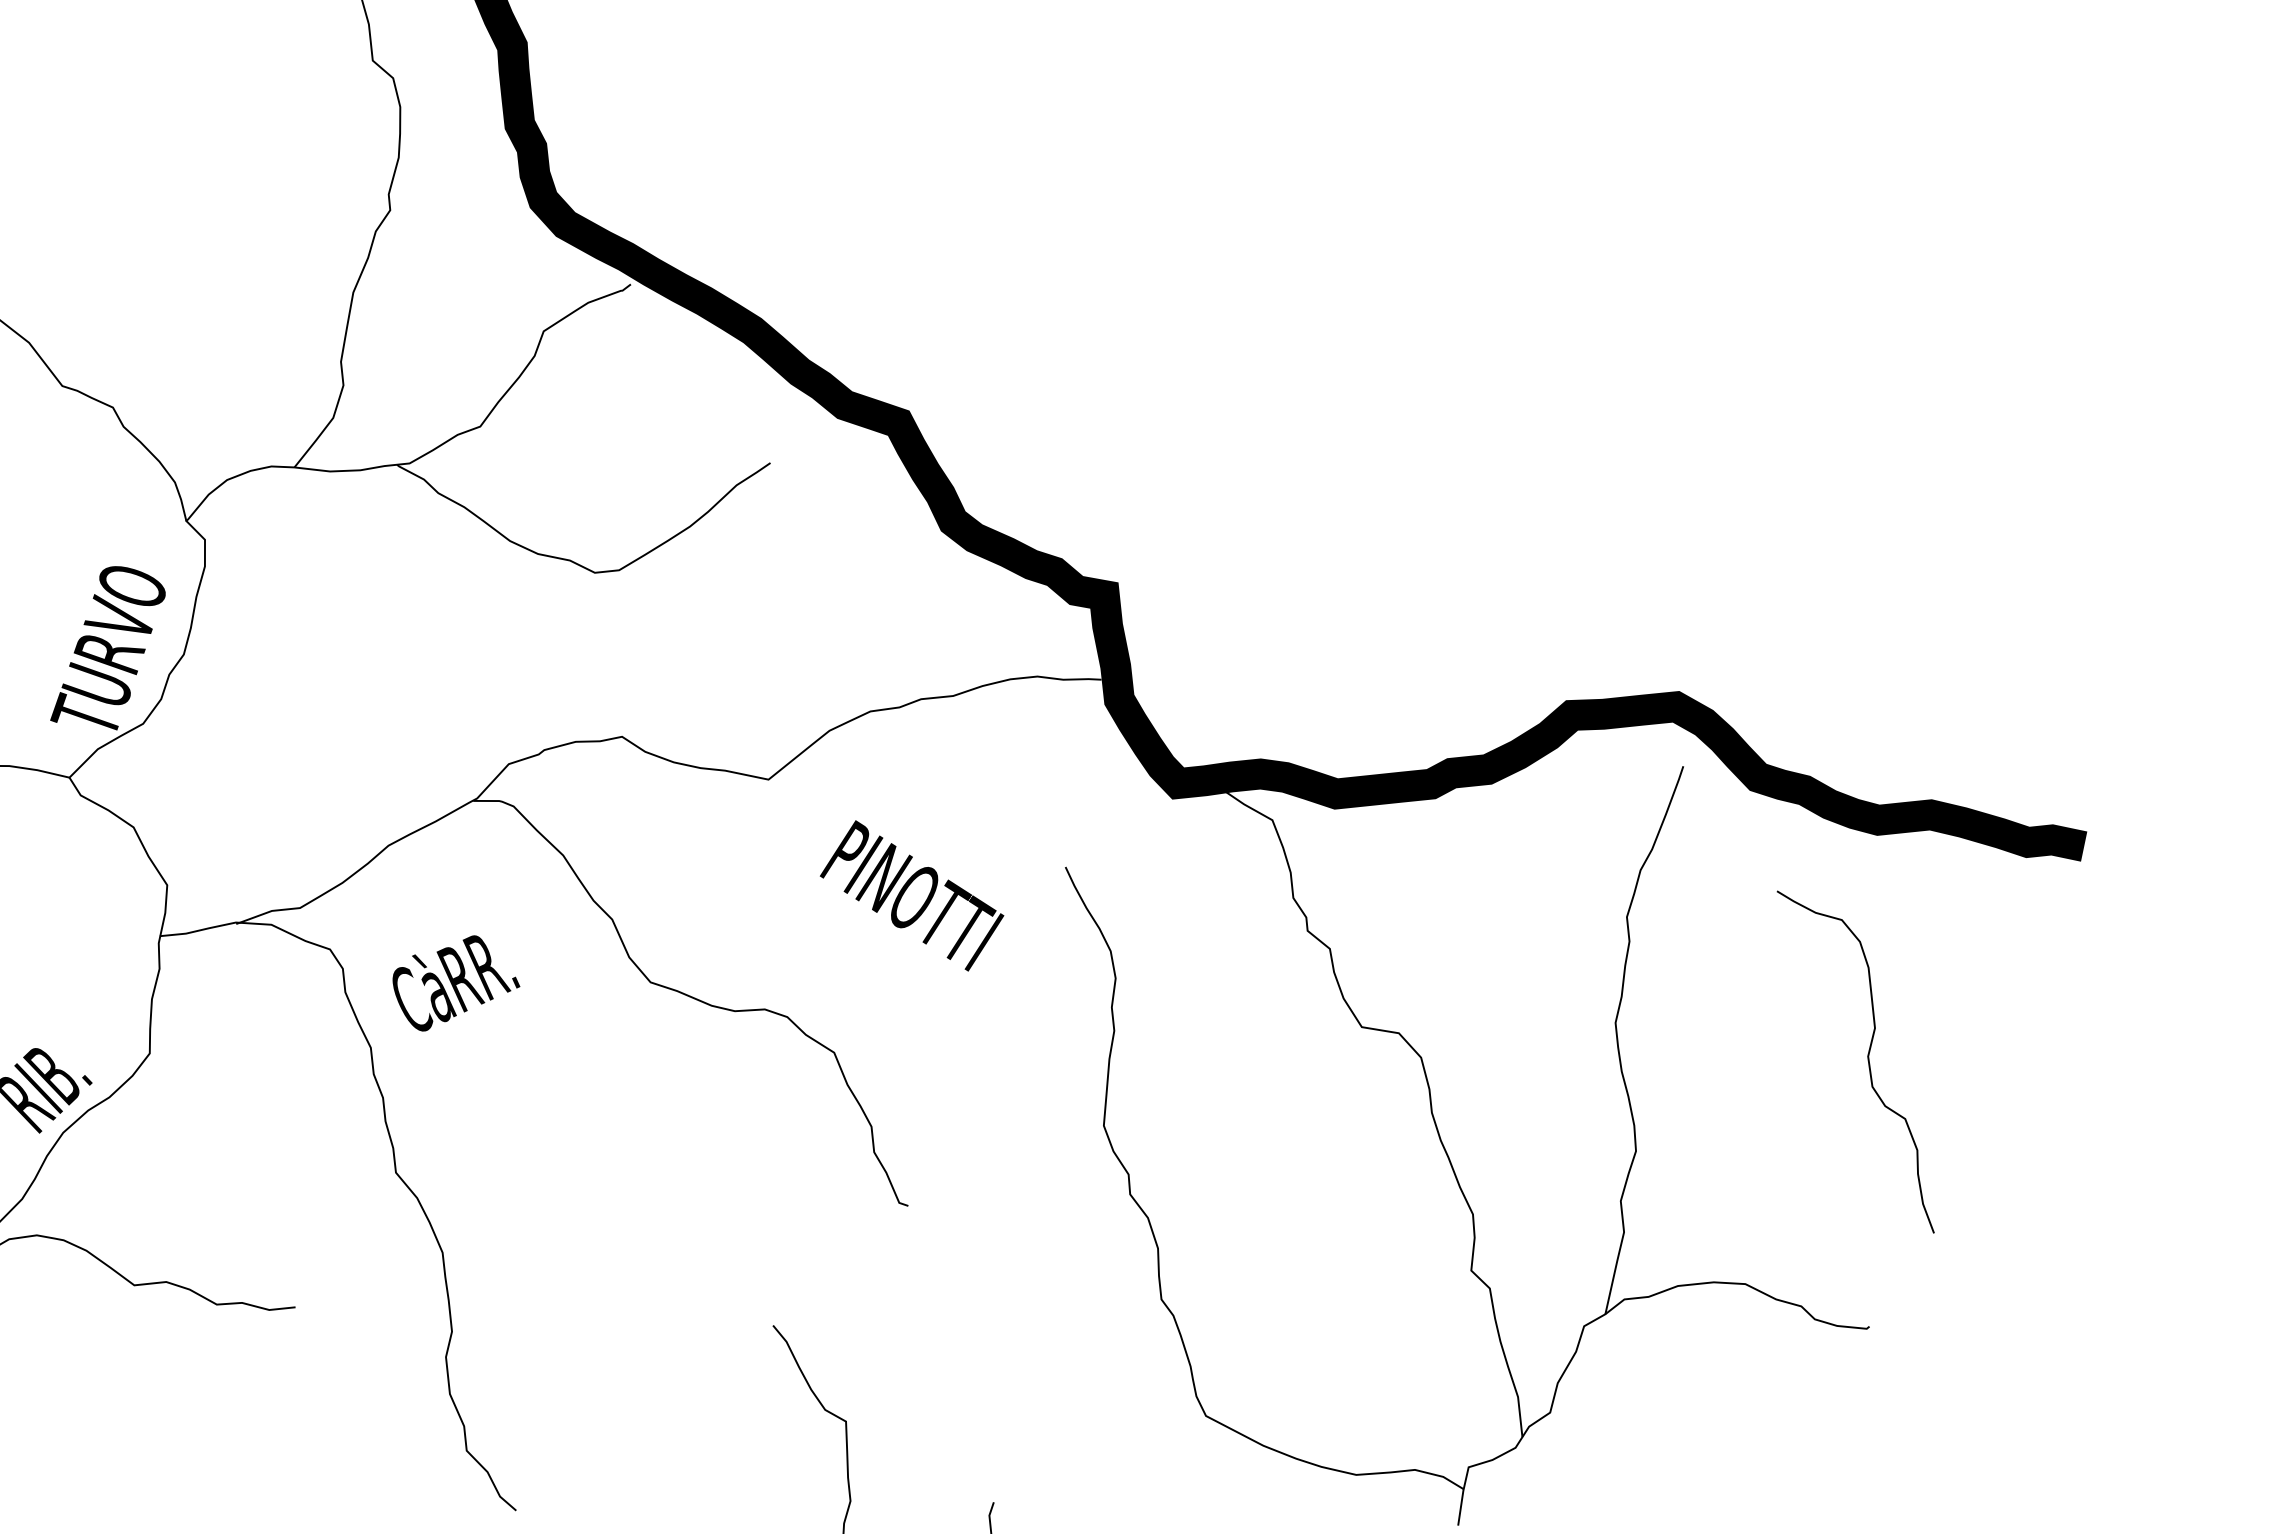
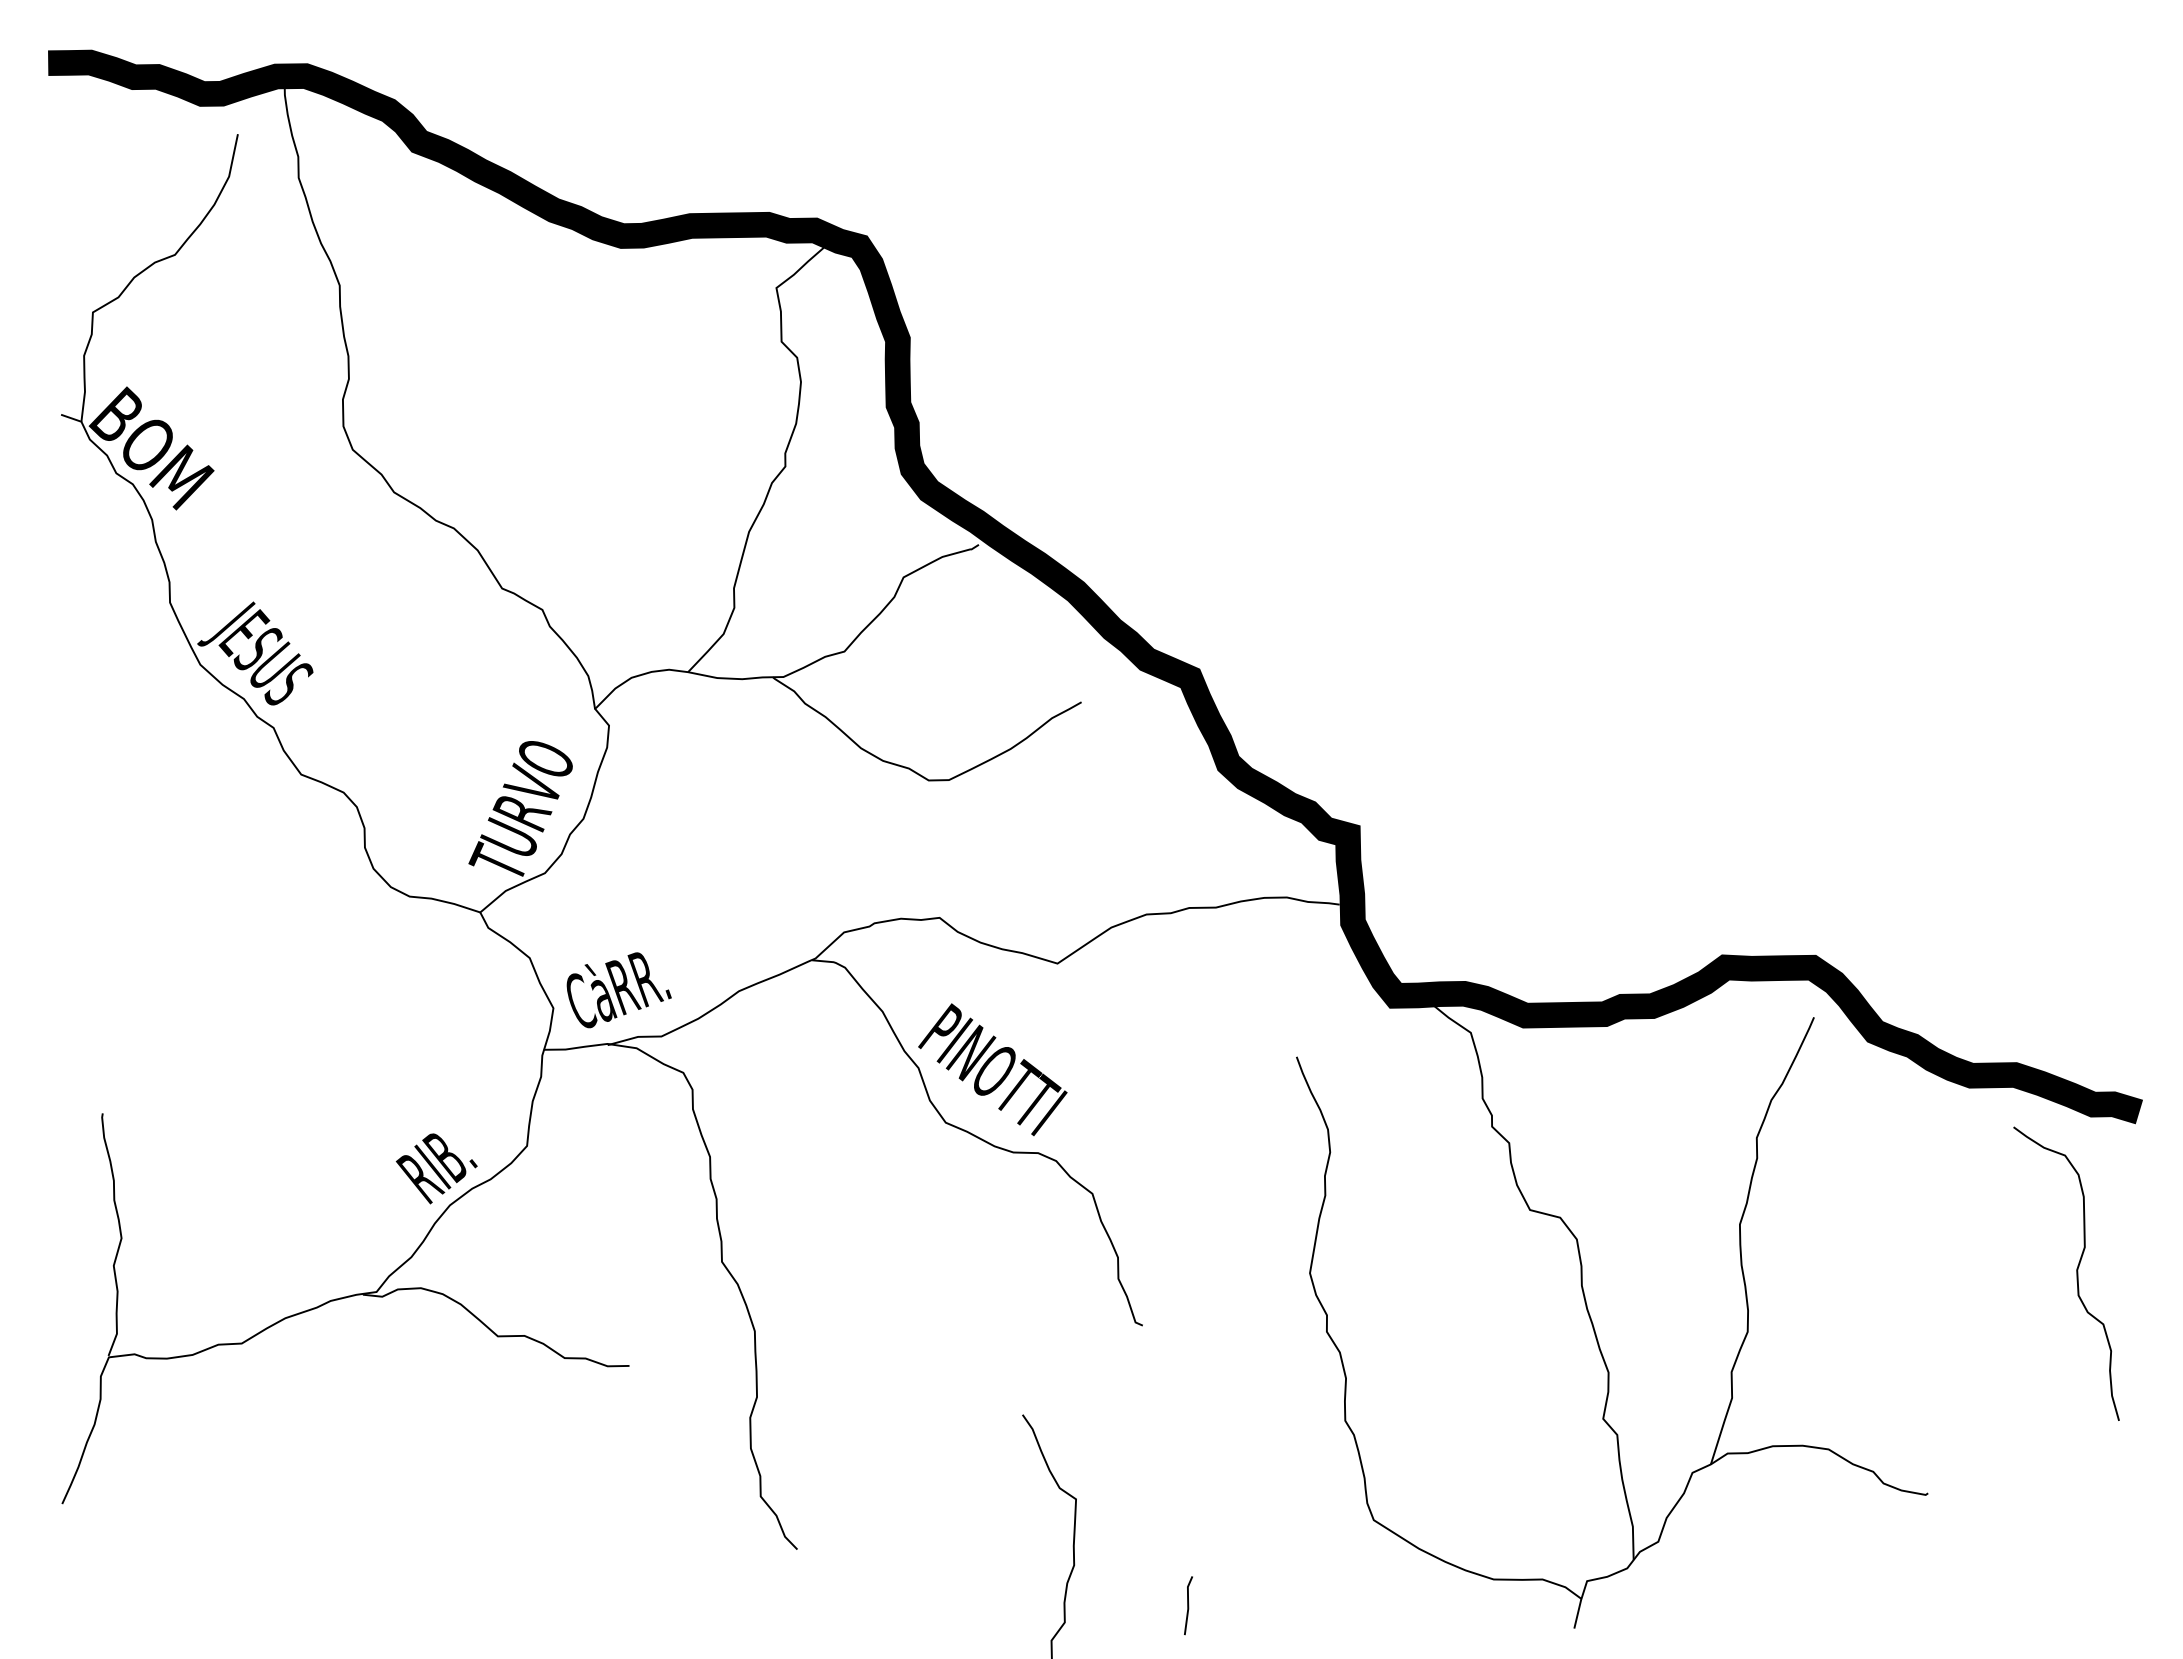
text: (911, 895) -> (992, 1069), moved
text: (455, 983) -> (618, 990), moved
curve: (1867, 1060) -> (2076, 1273), moved

